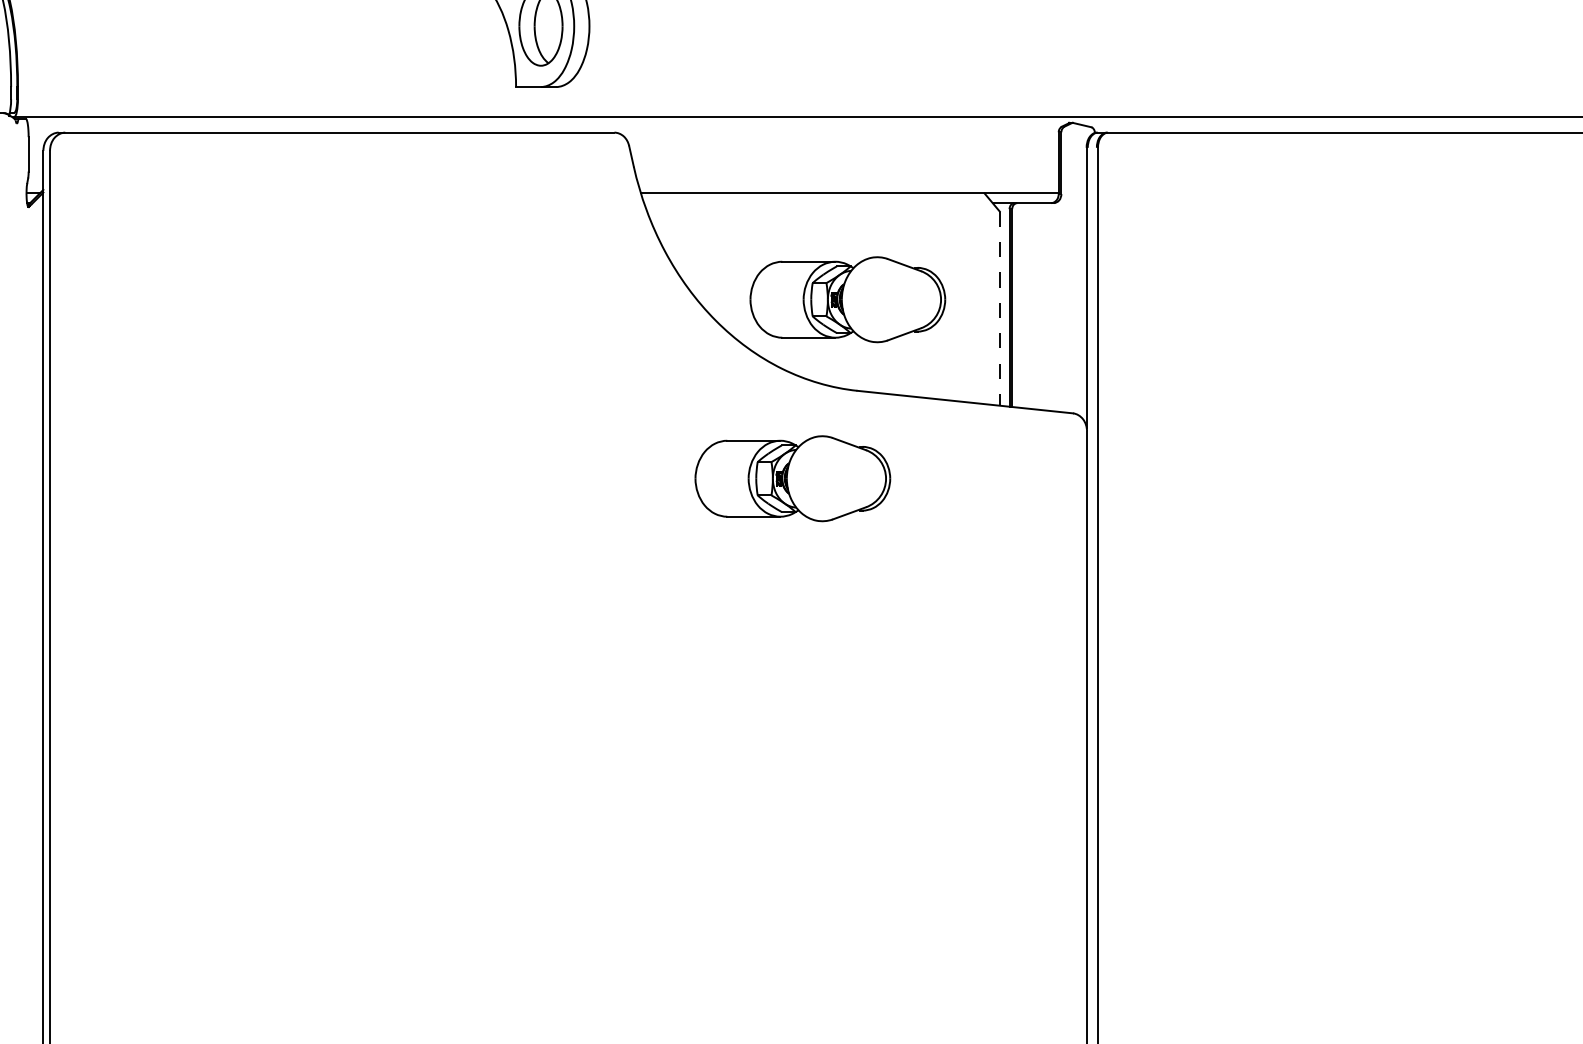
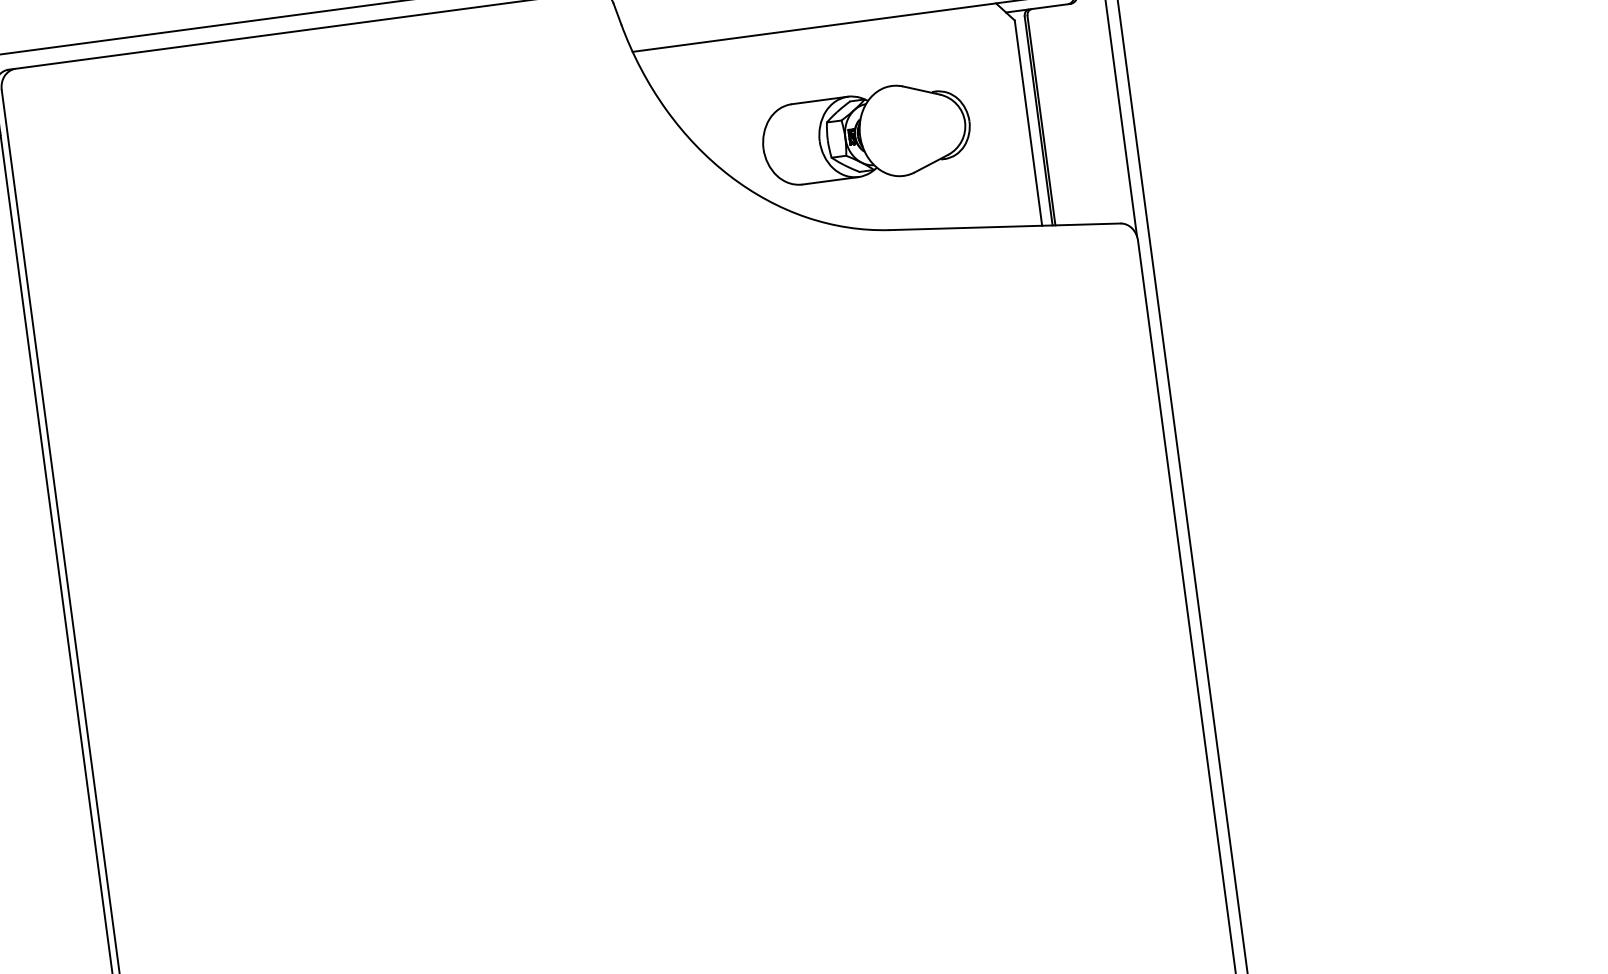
line: (999, 309) -> (1028, 124), dashed -> solid
part: (792, 478) -> (833, 331), removed

